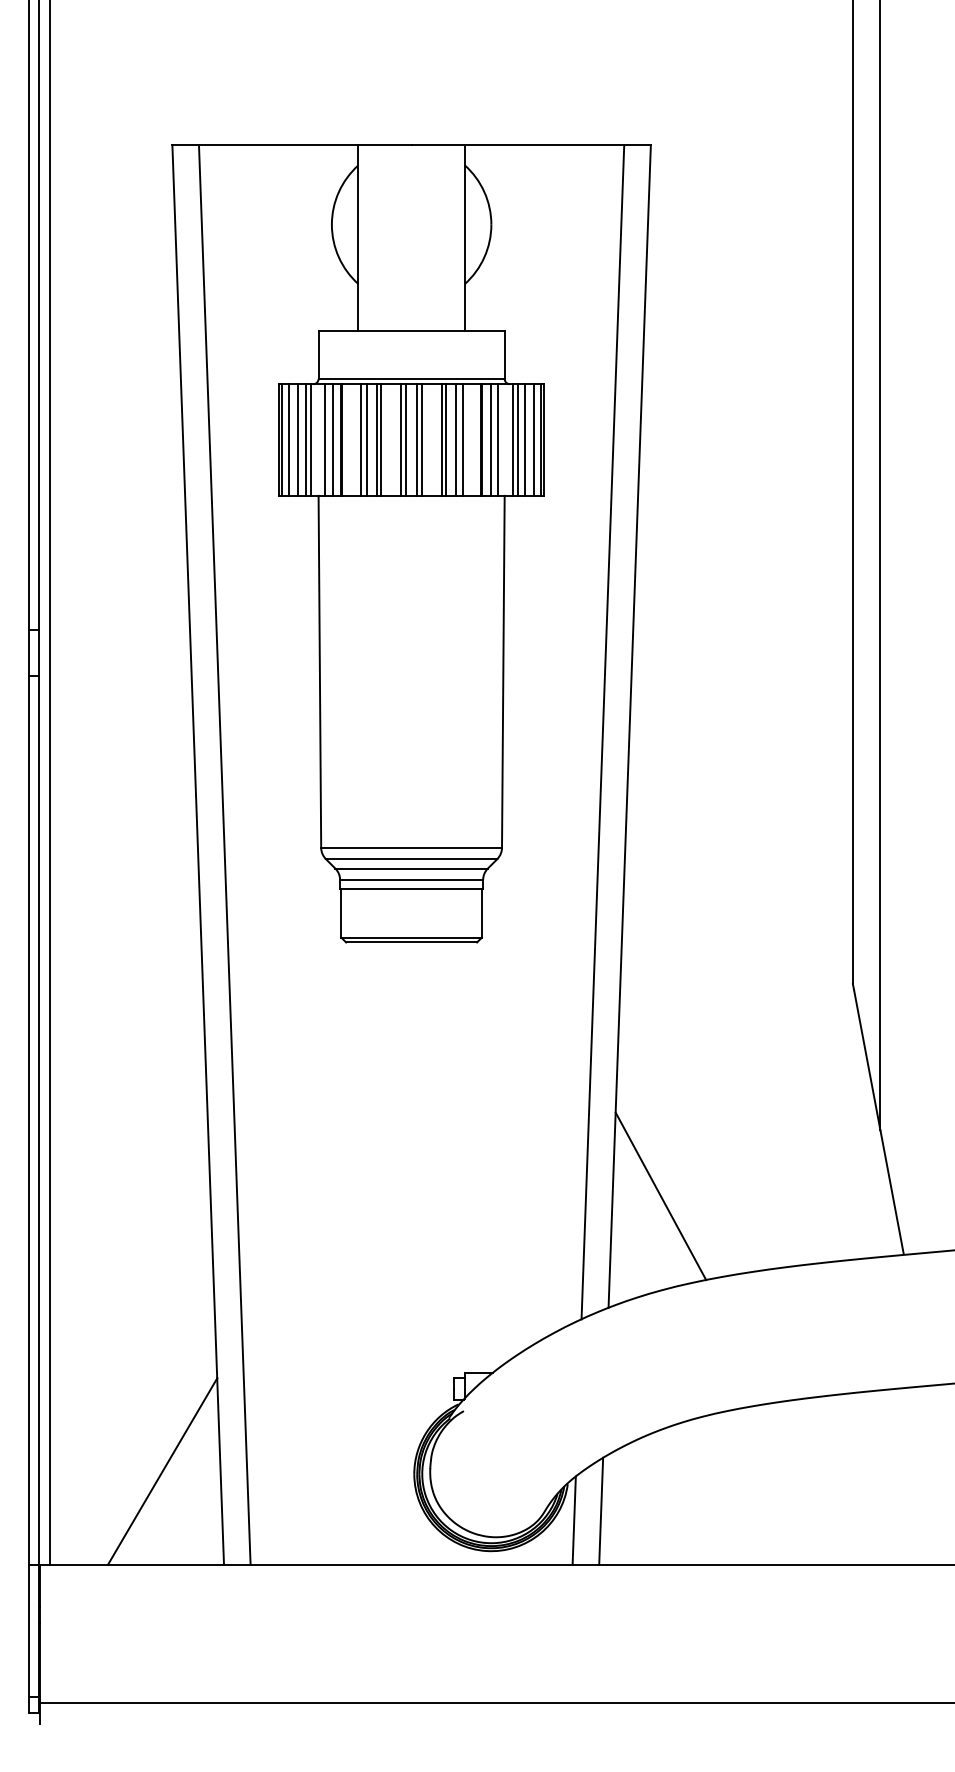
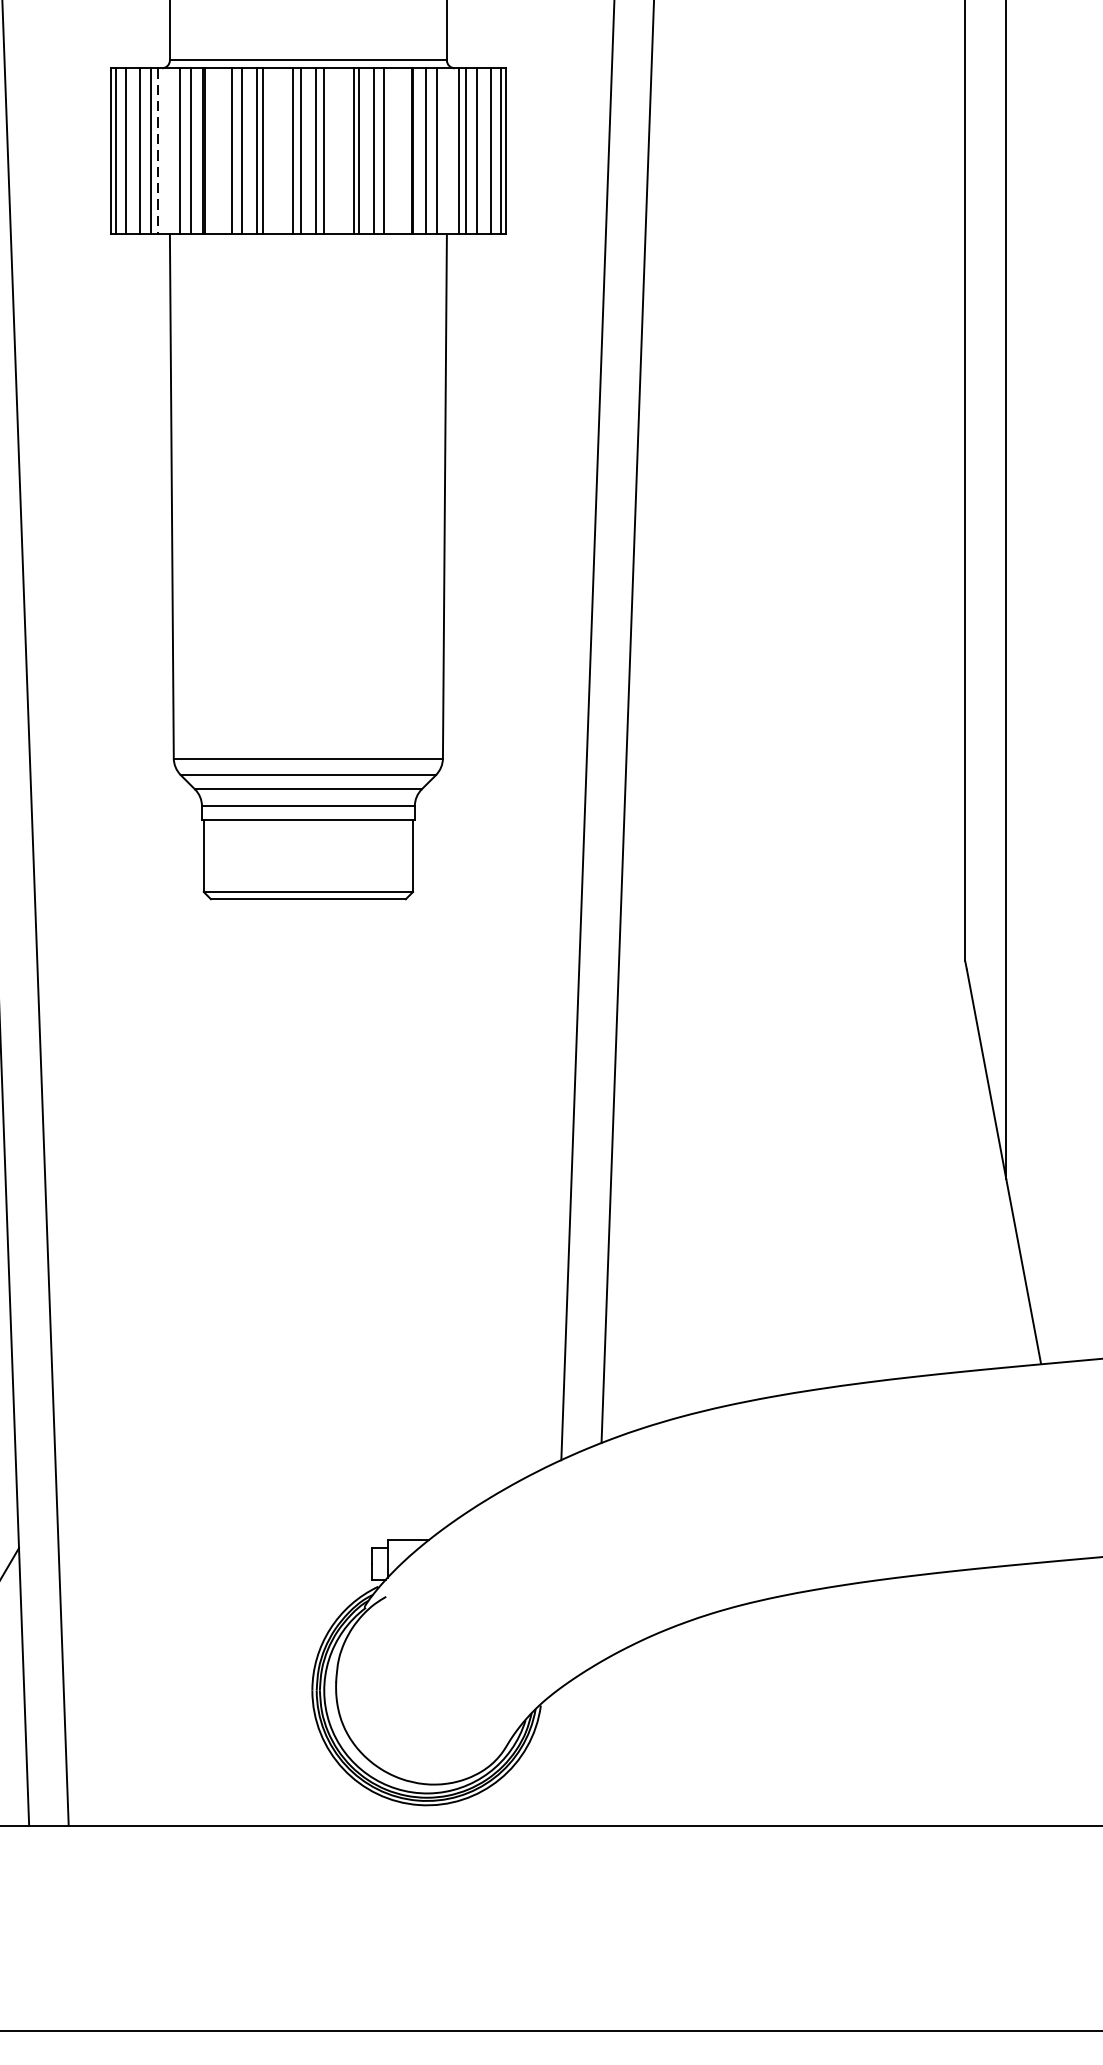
line: (310, 440) -> (157, 152), solid -> dashed
line: (660, 1196) -> (678, 1277), removed
line: (601, 1510) -> (591, 1744), removed
line: (573, 1520) -> (549, 1759), removed

